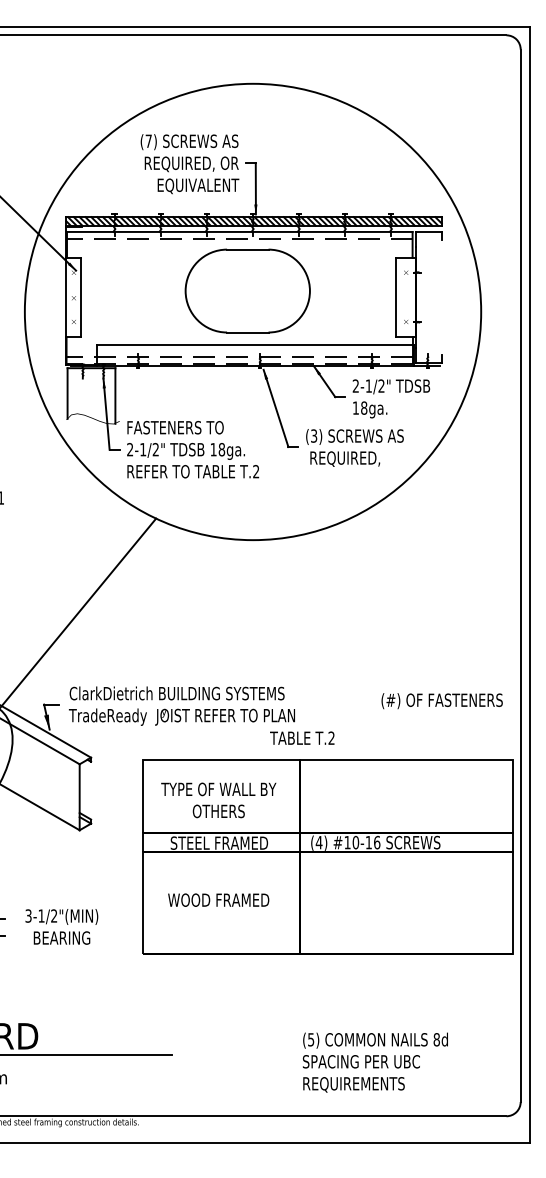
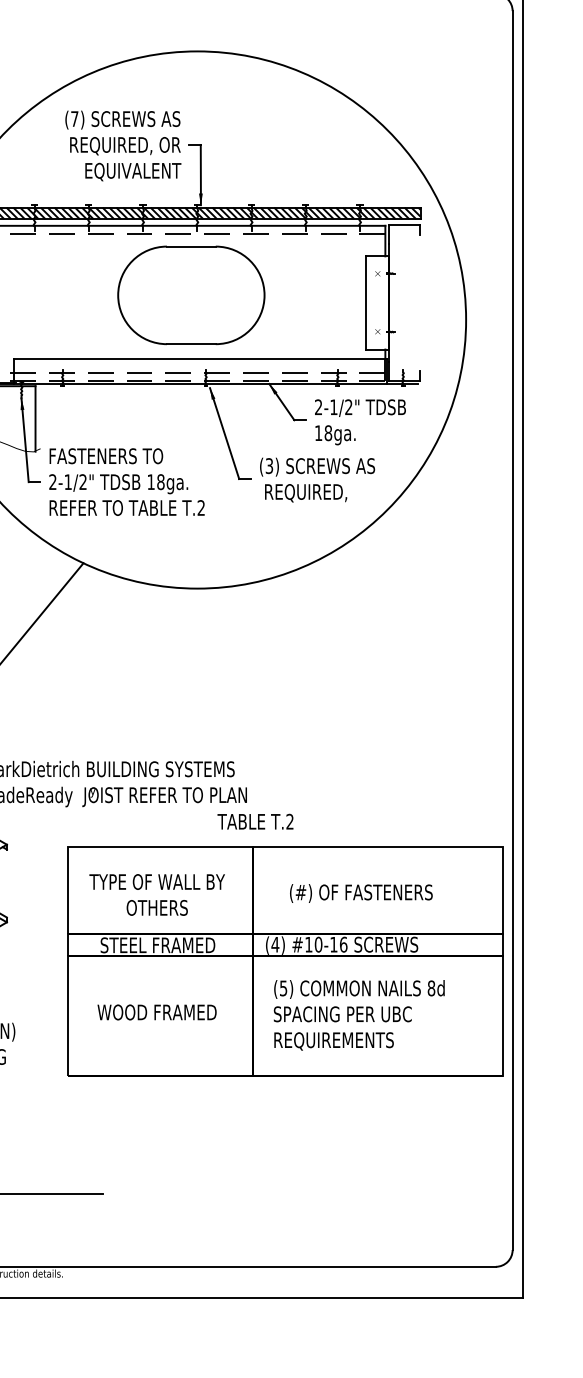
text: (441, 701) -> (360, 893), moved
text: (374, 1062) -> (358, 1015), moved

